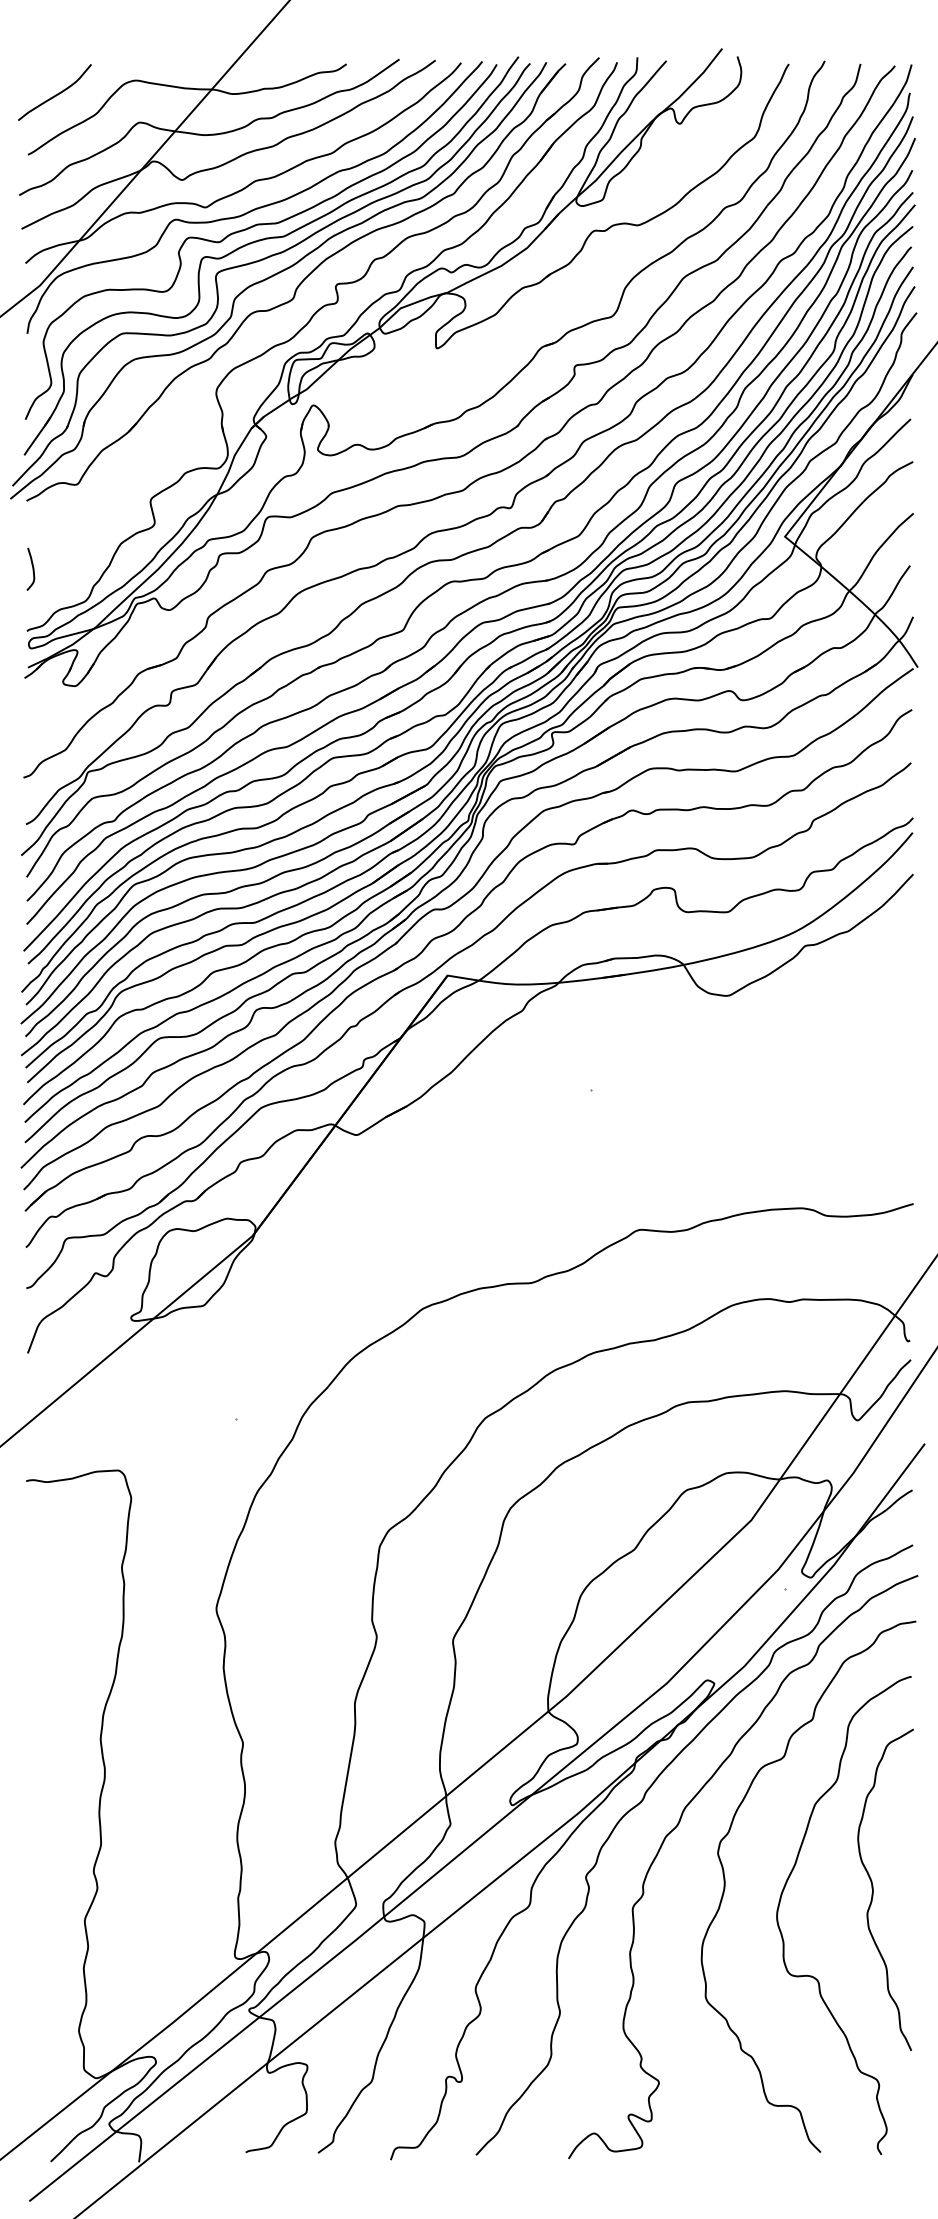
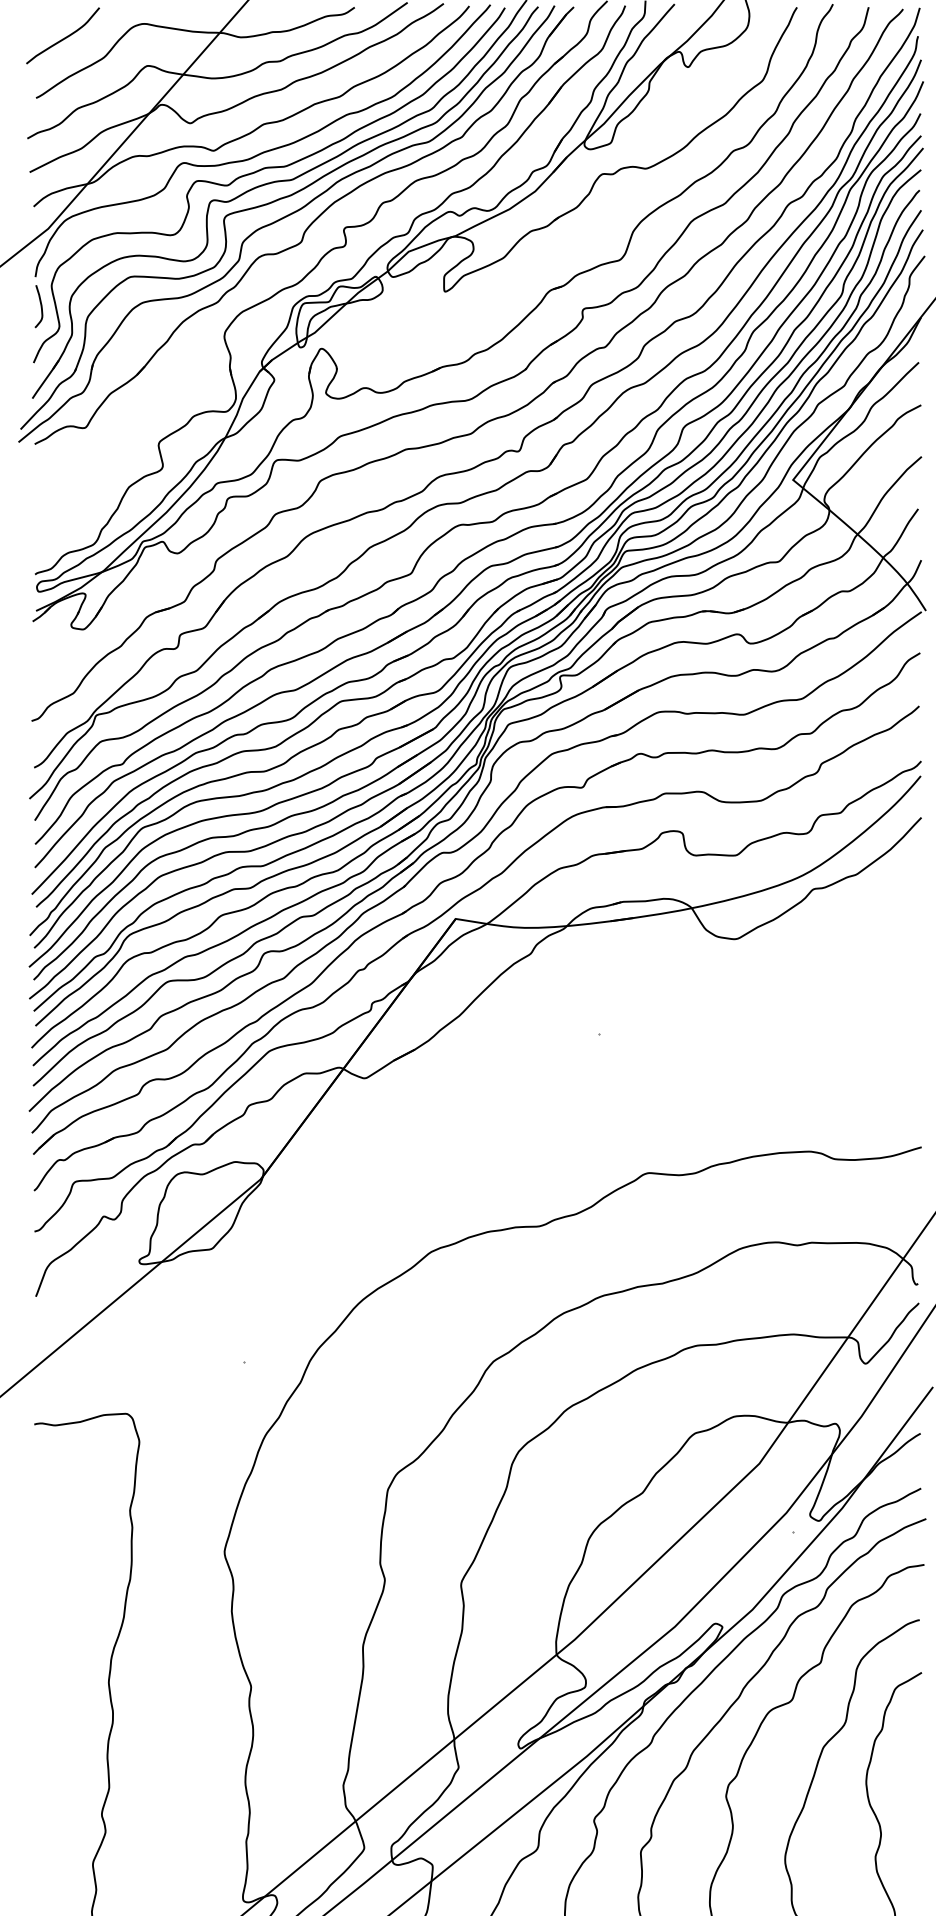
curve: (32, 568) -> (40, 305), moved

